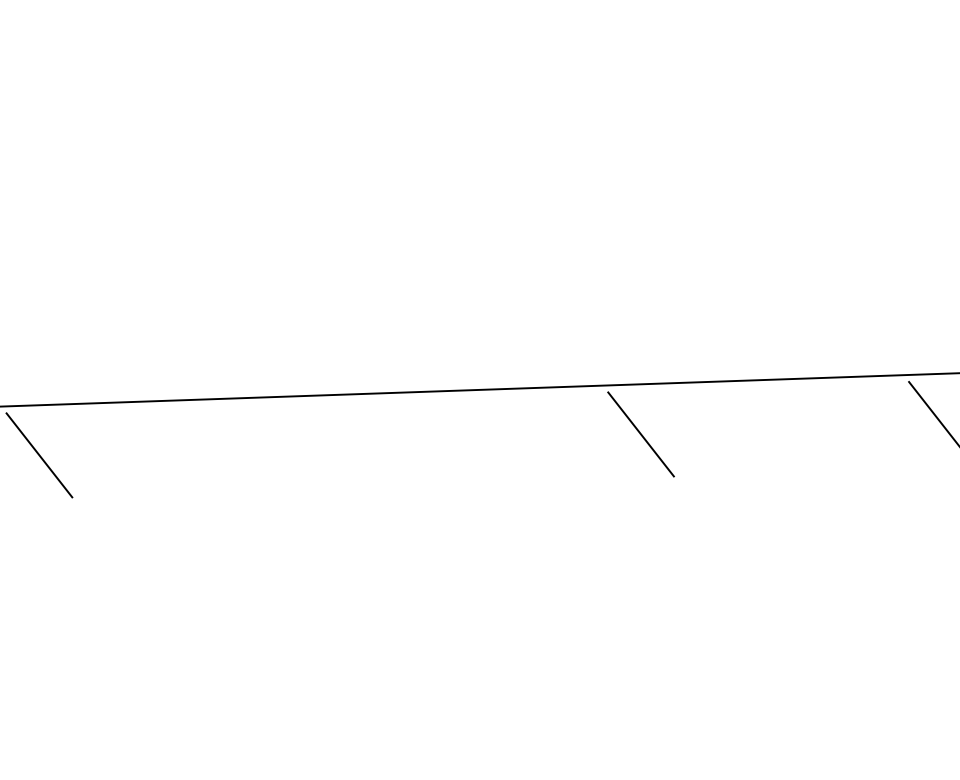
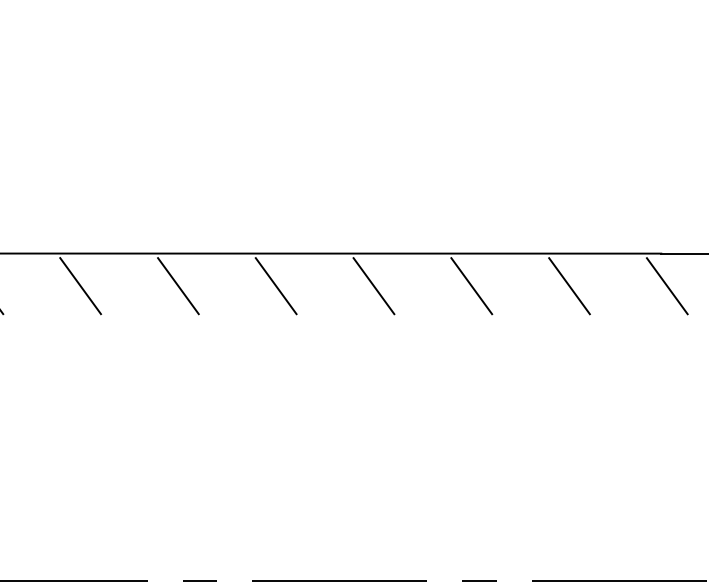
line: (791, 429) -> (471, 286), added
line: (489, 440) -> (275, 286), added
line: (340, 445) -> (178, 286), added
line: (189, 450) -> (80, 286), added

